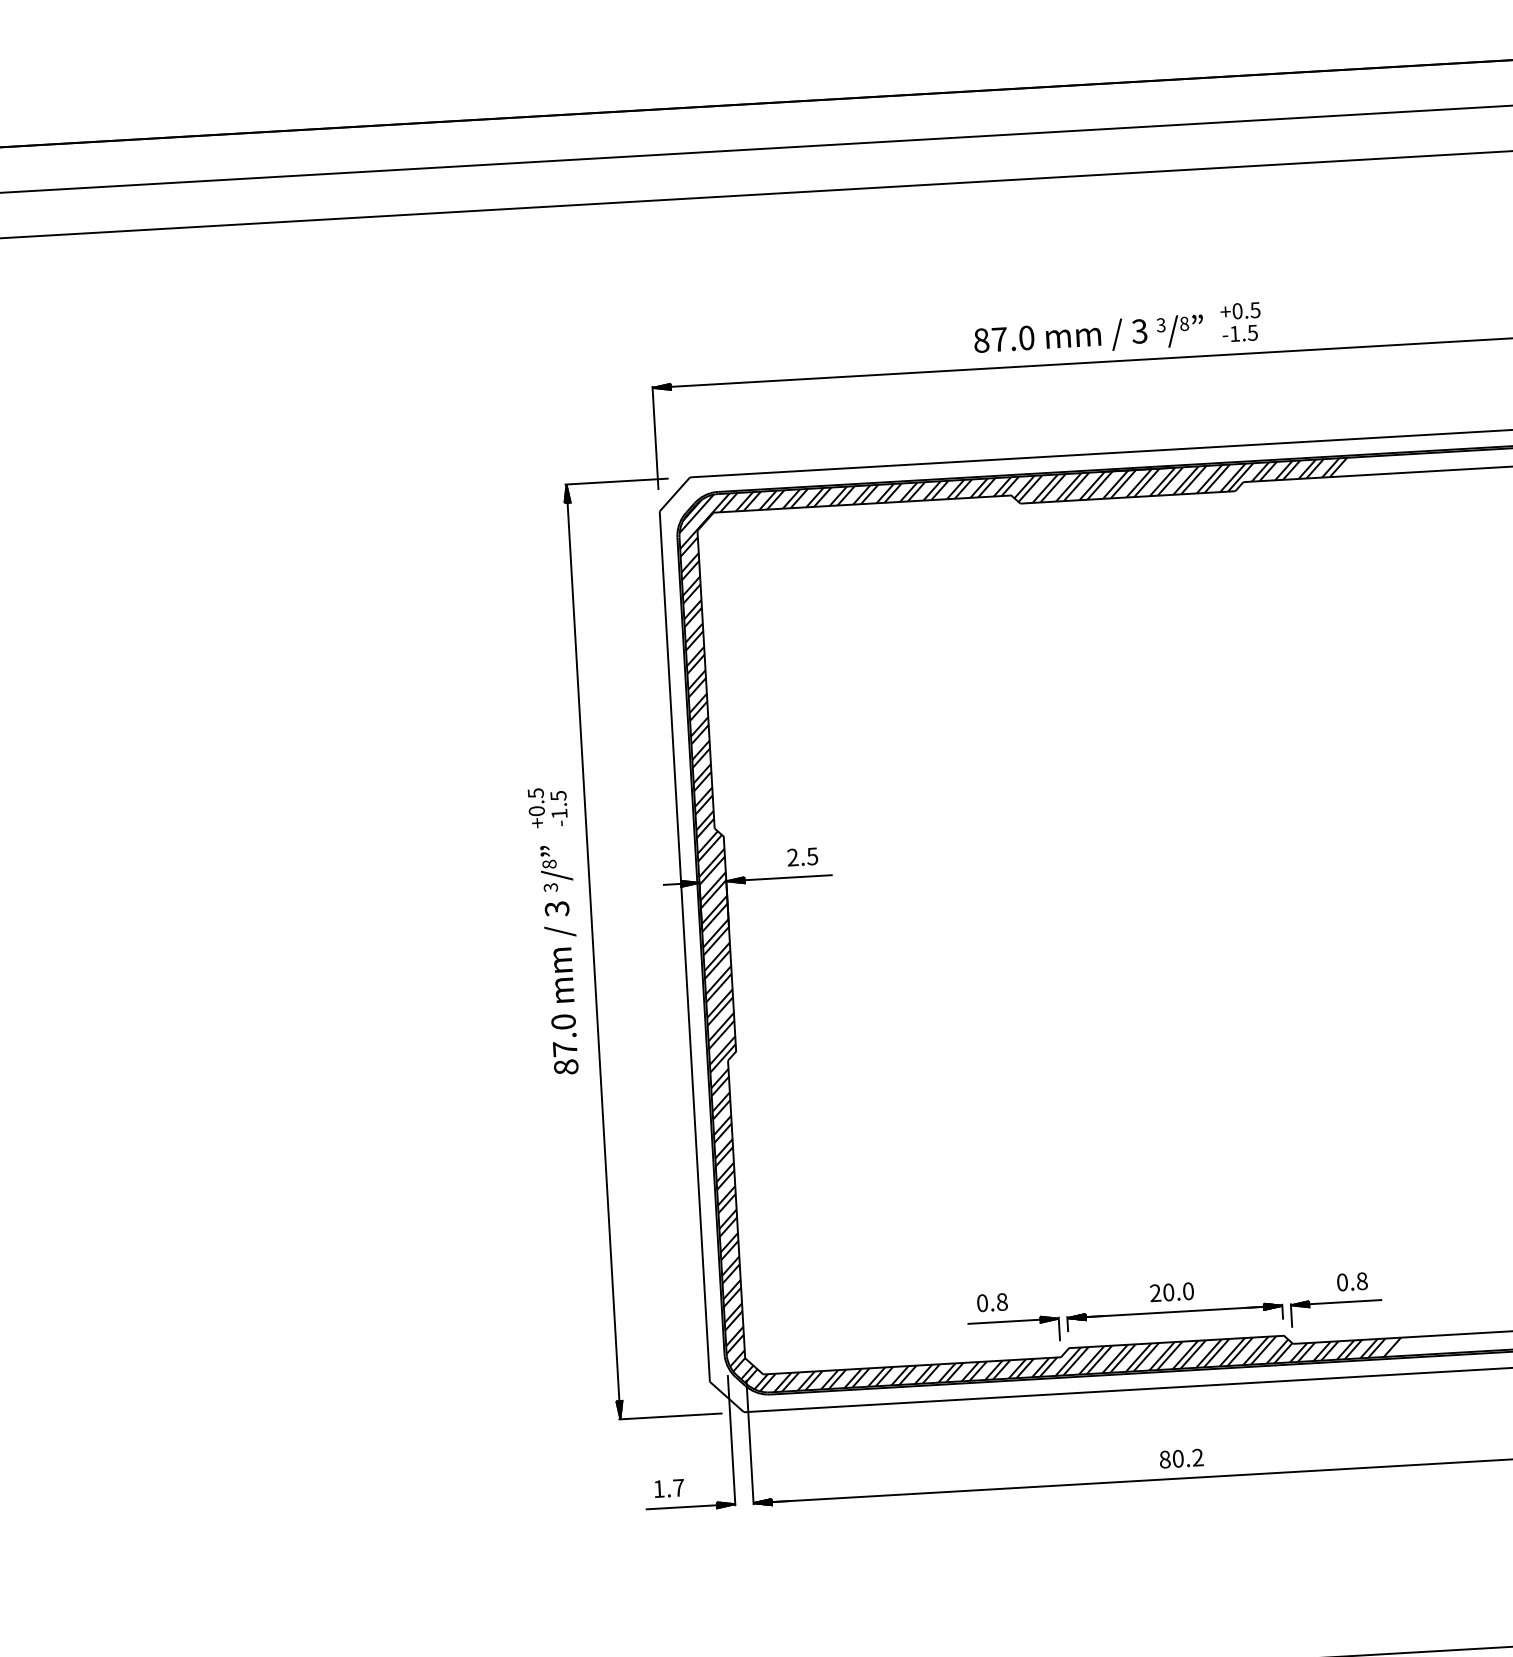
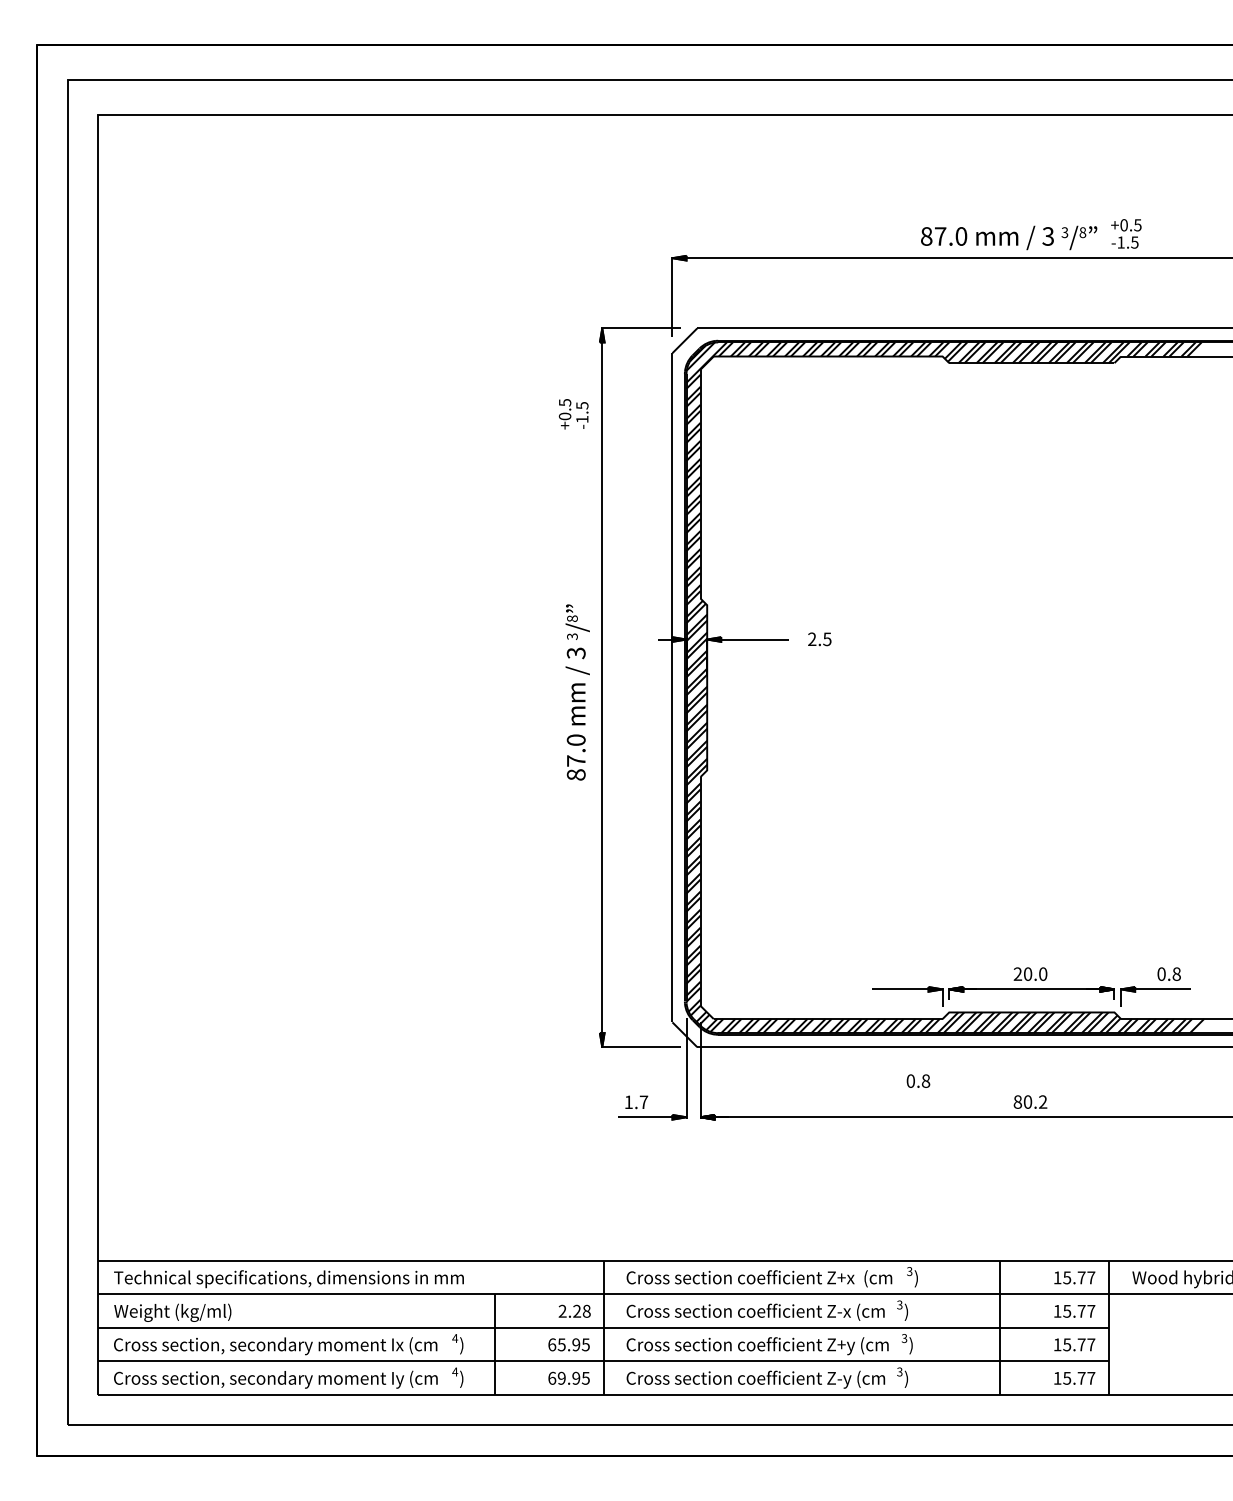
text: (547, 808) -> (573, 414), moved
text: (802, 857) -> (819, 639), moved
text: (992, 1301) -> (918, 1080), moved

